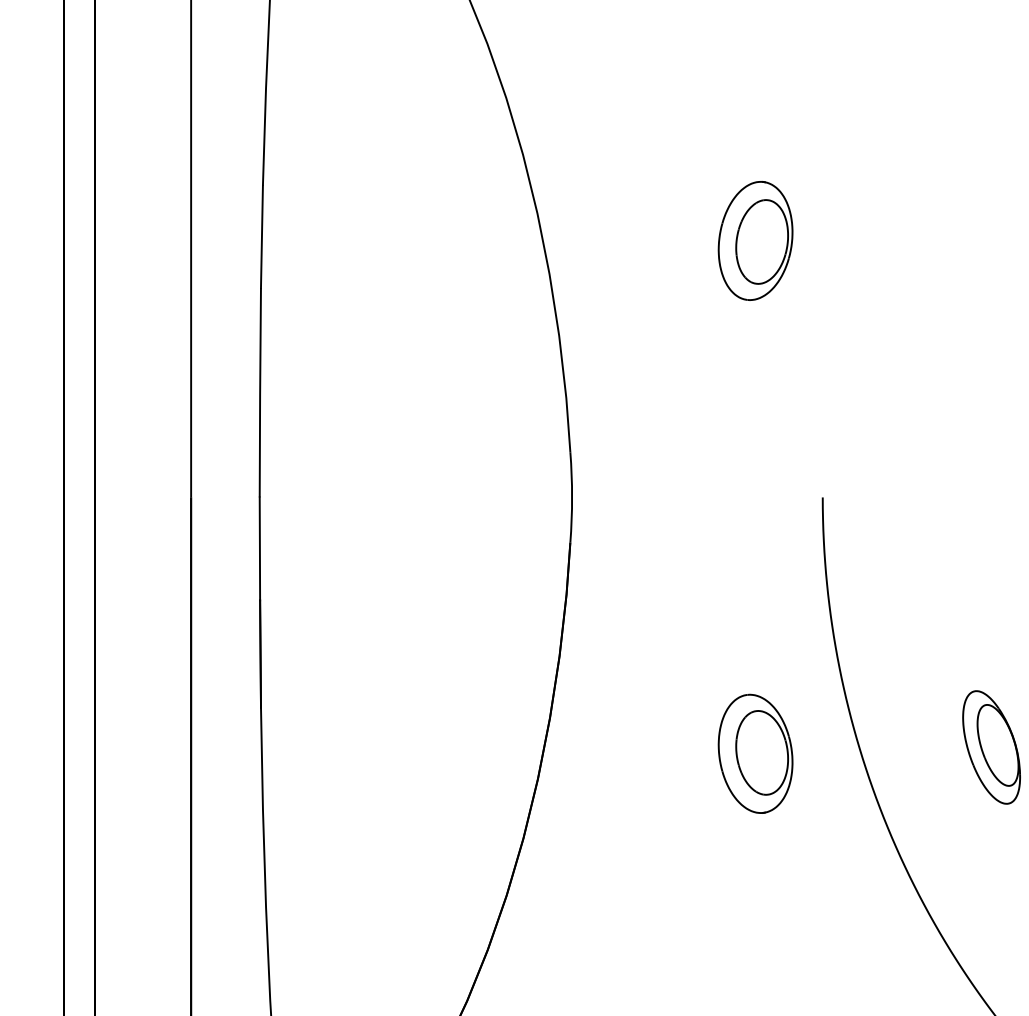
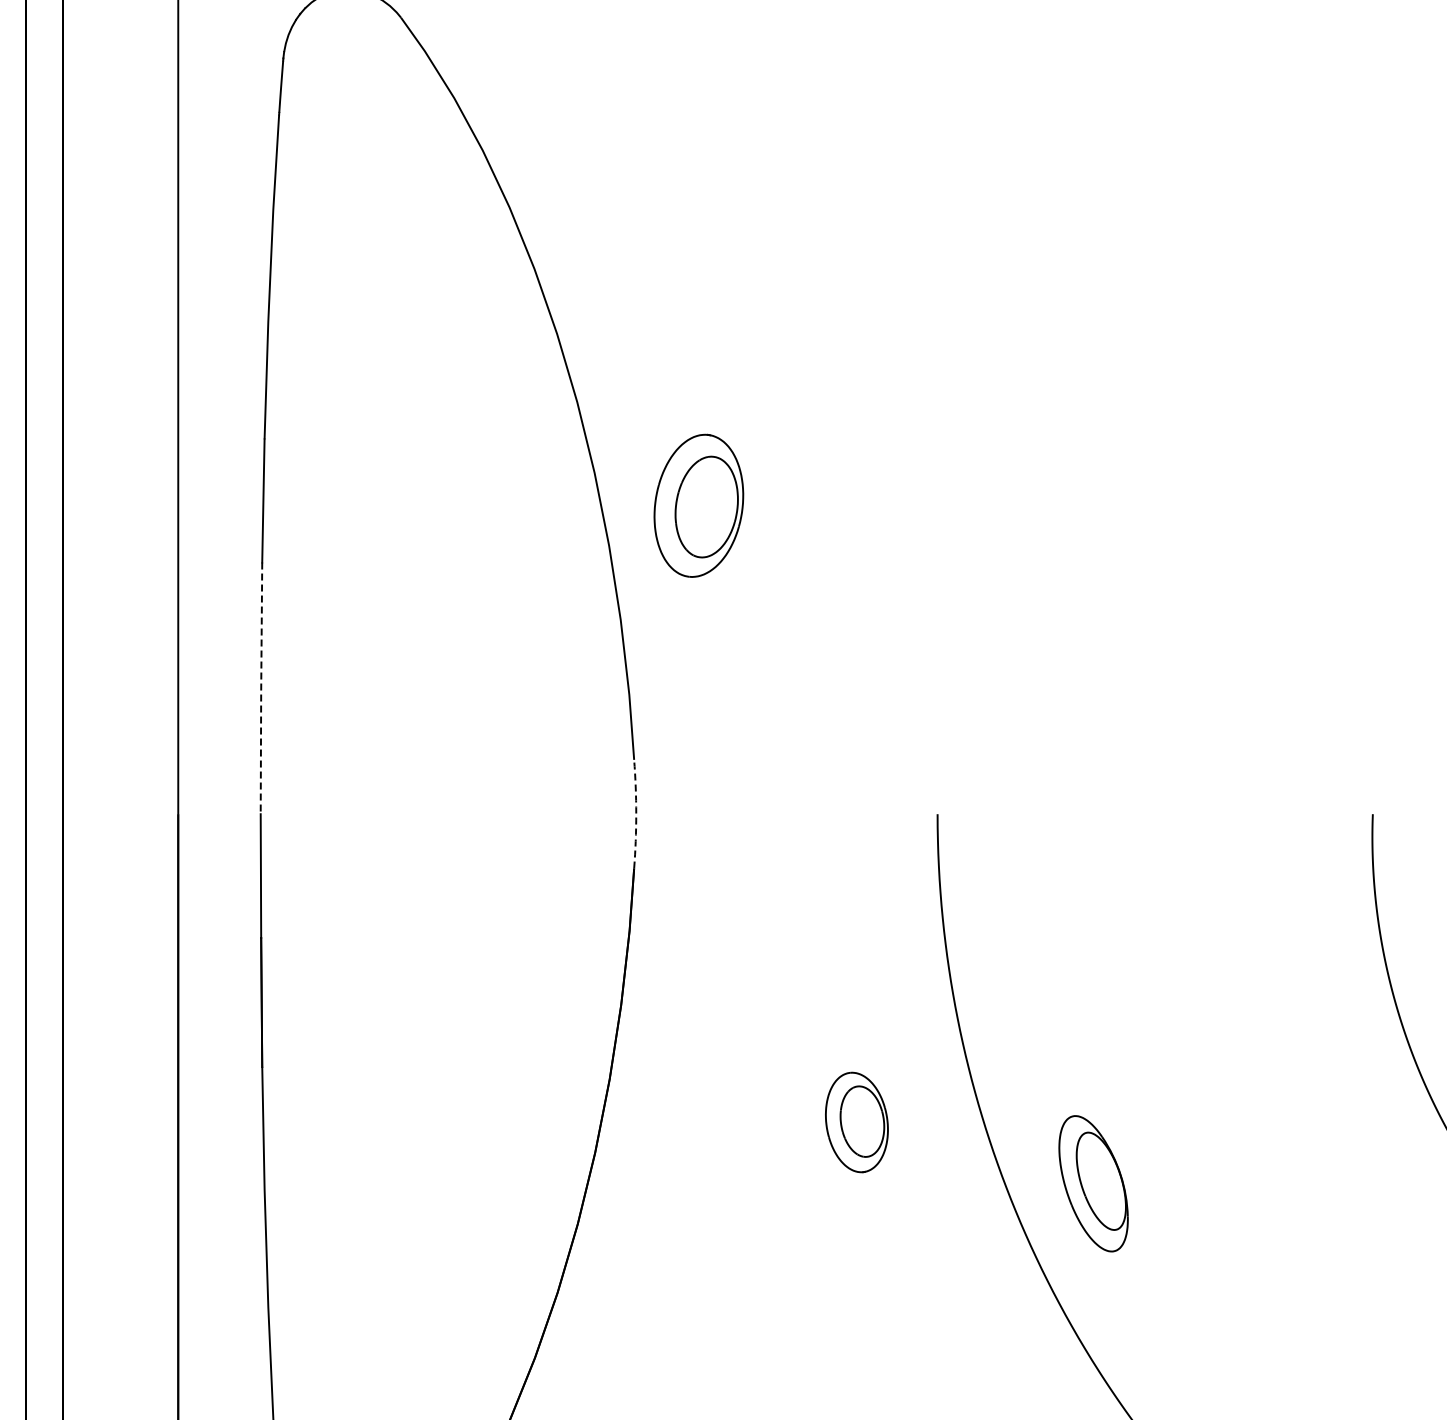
part: (755, 240) -> (698, 505), moved
line: (260, 393) -> (261, 689), solid -> dashed
arc: (572, 497) -> (636, 814), solid -> dashed
part: (991, 747) -> (1093, 1183), moved
part: (755, 753) -> (856, 1122), size x0.7

